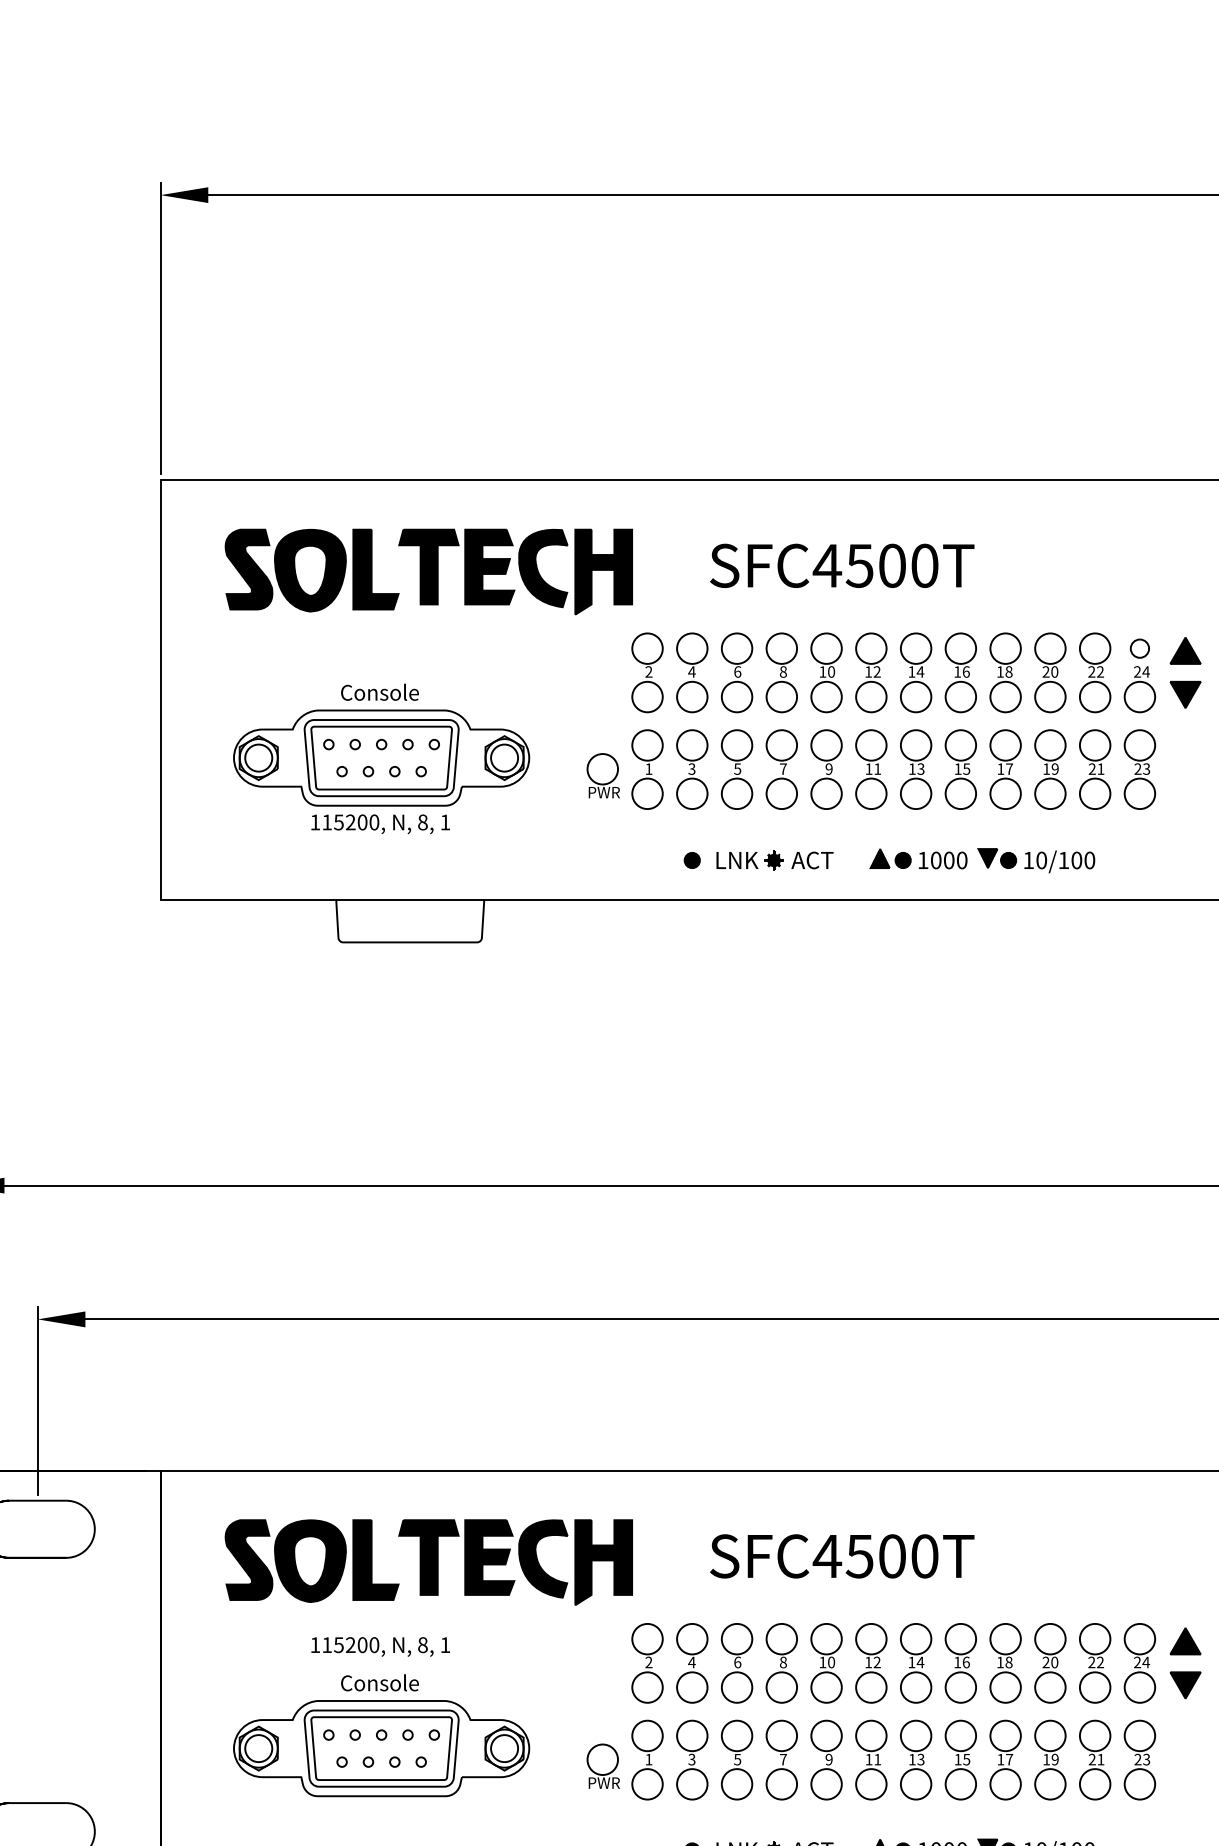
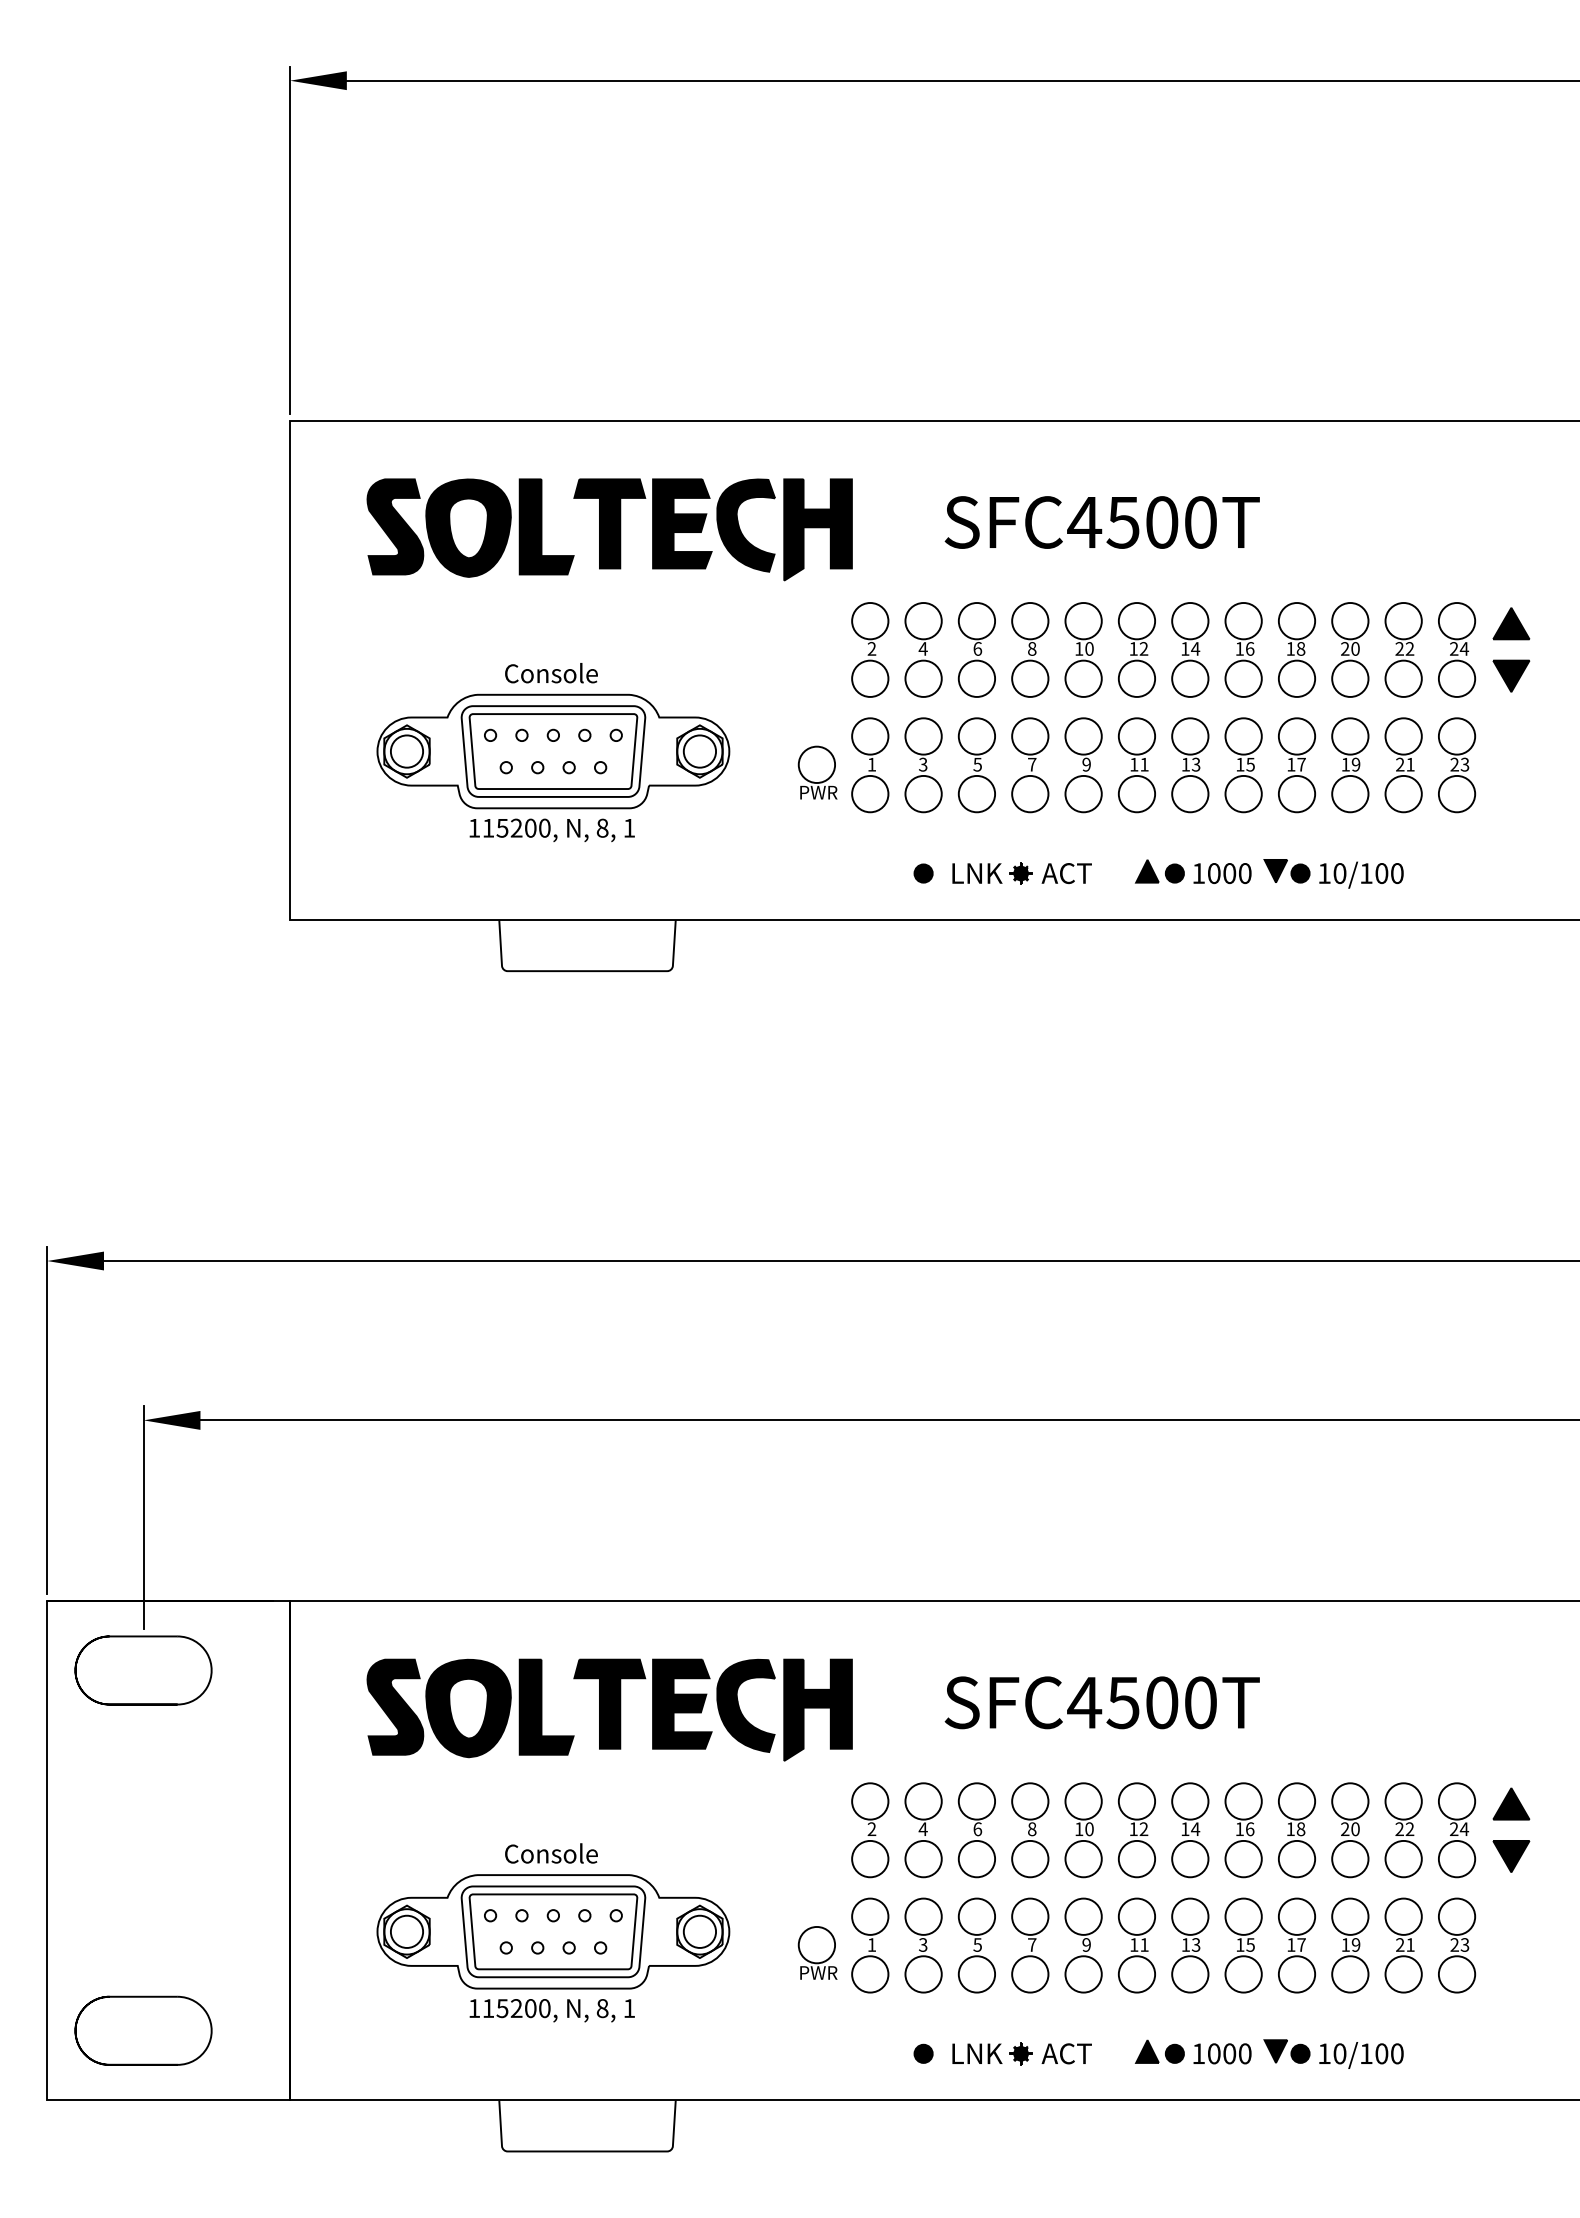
circle: (1139, 648) -> (1456, 621), size x1.67
text: (380, 1646) -> (551, 2010), moved

